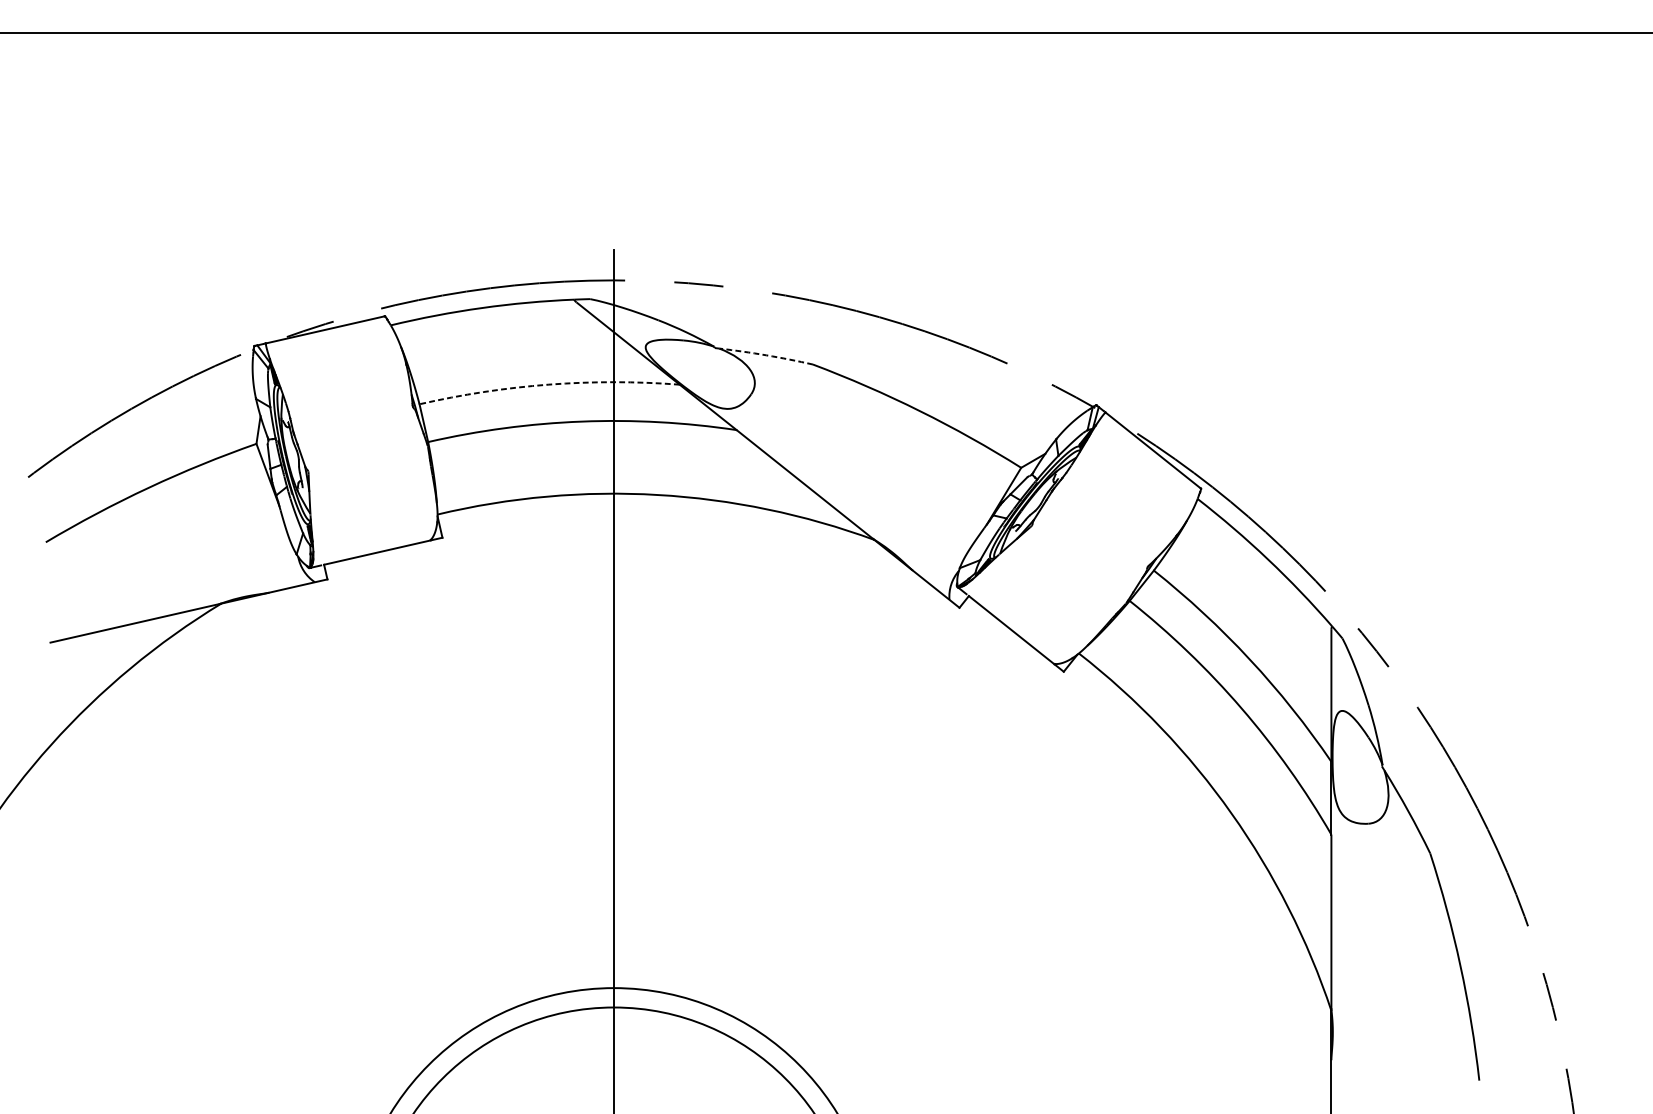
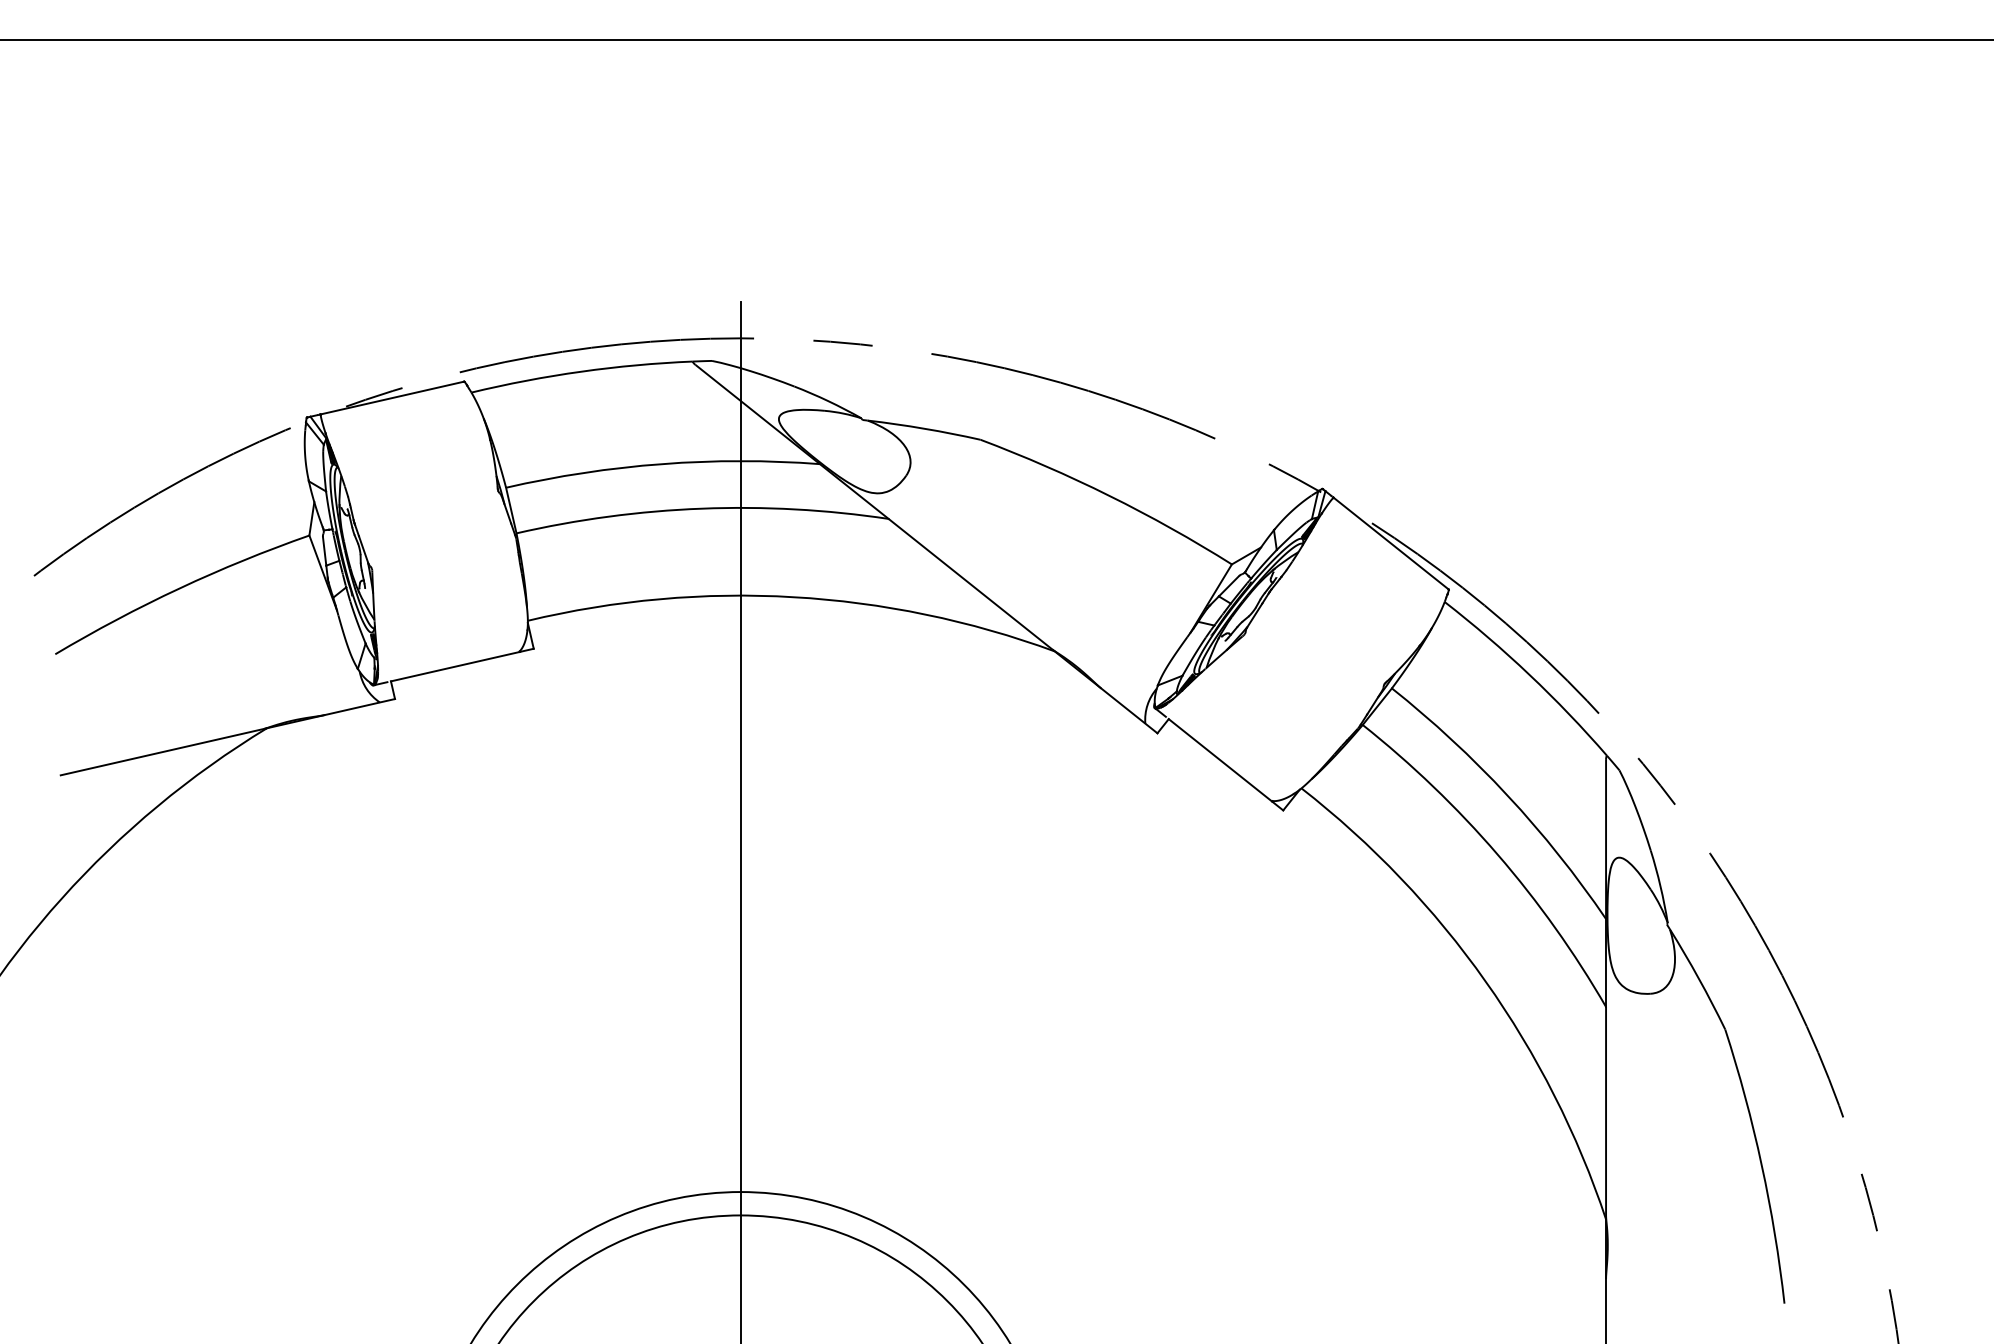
arc: (766, 355) -> (924, 428), dashed -> solid
arc: (549, 384) -> (662, 464), dashed -> solid

